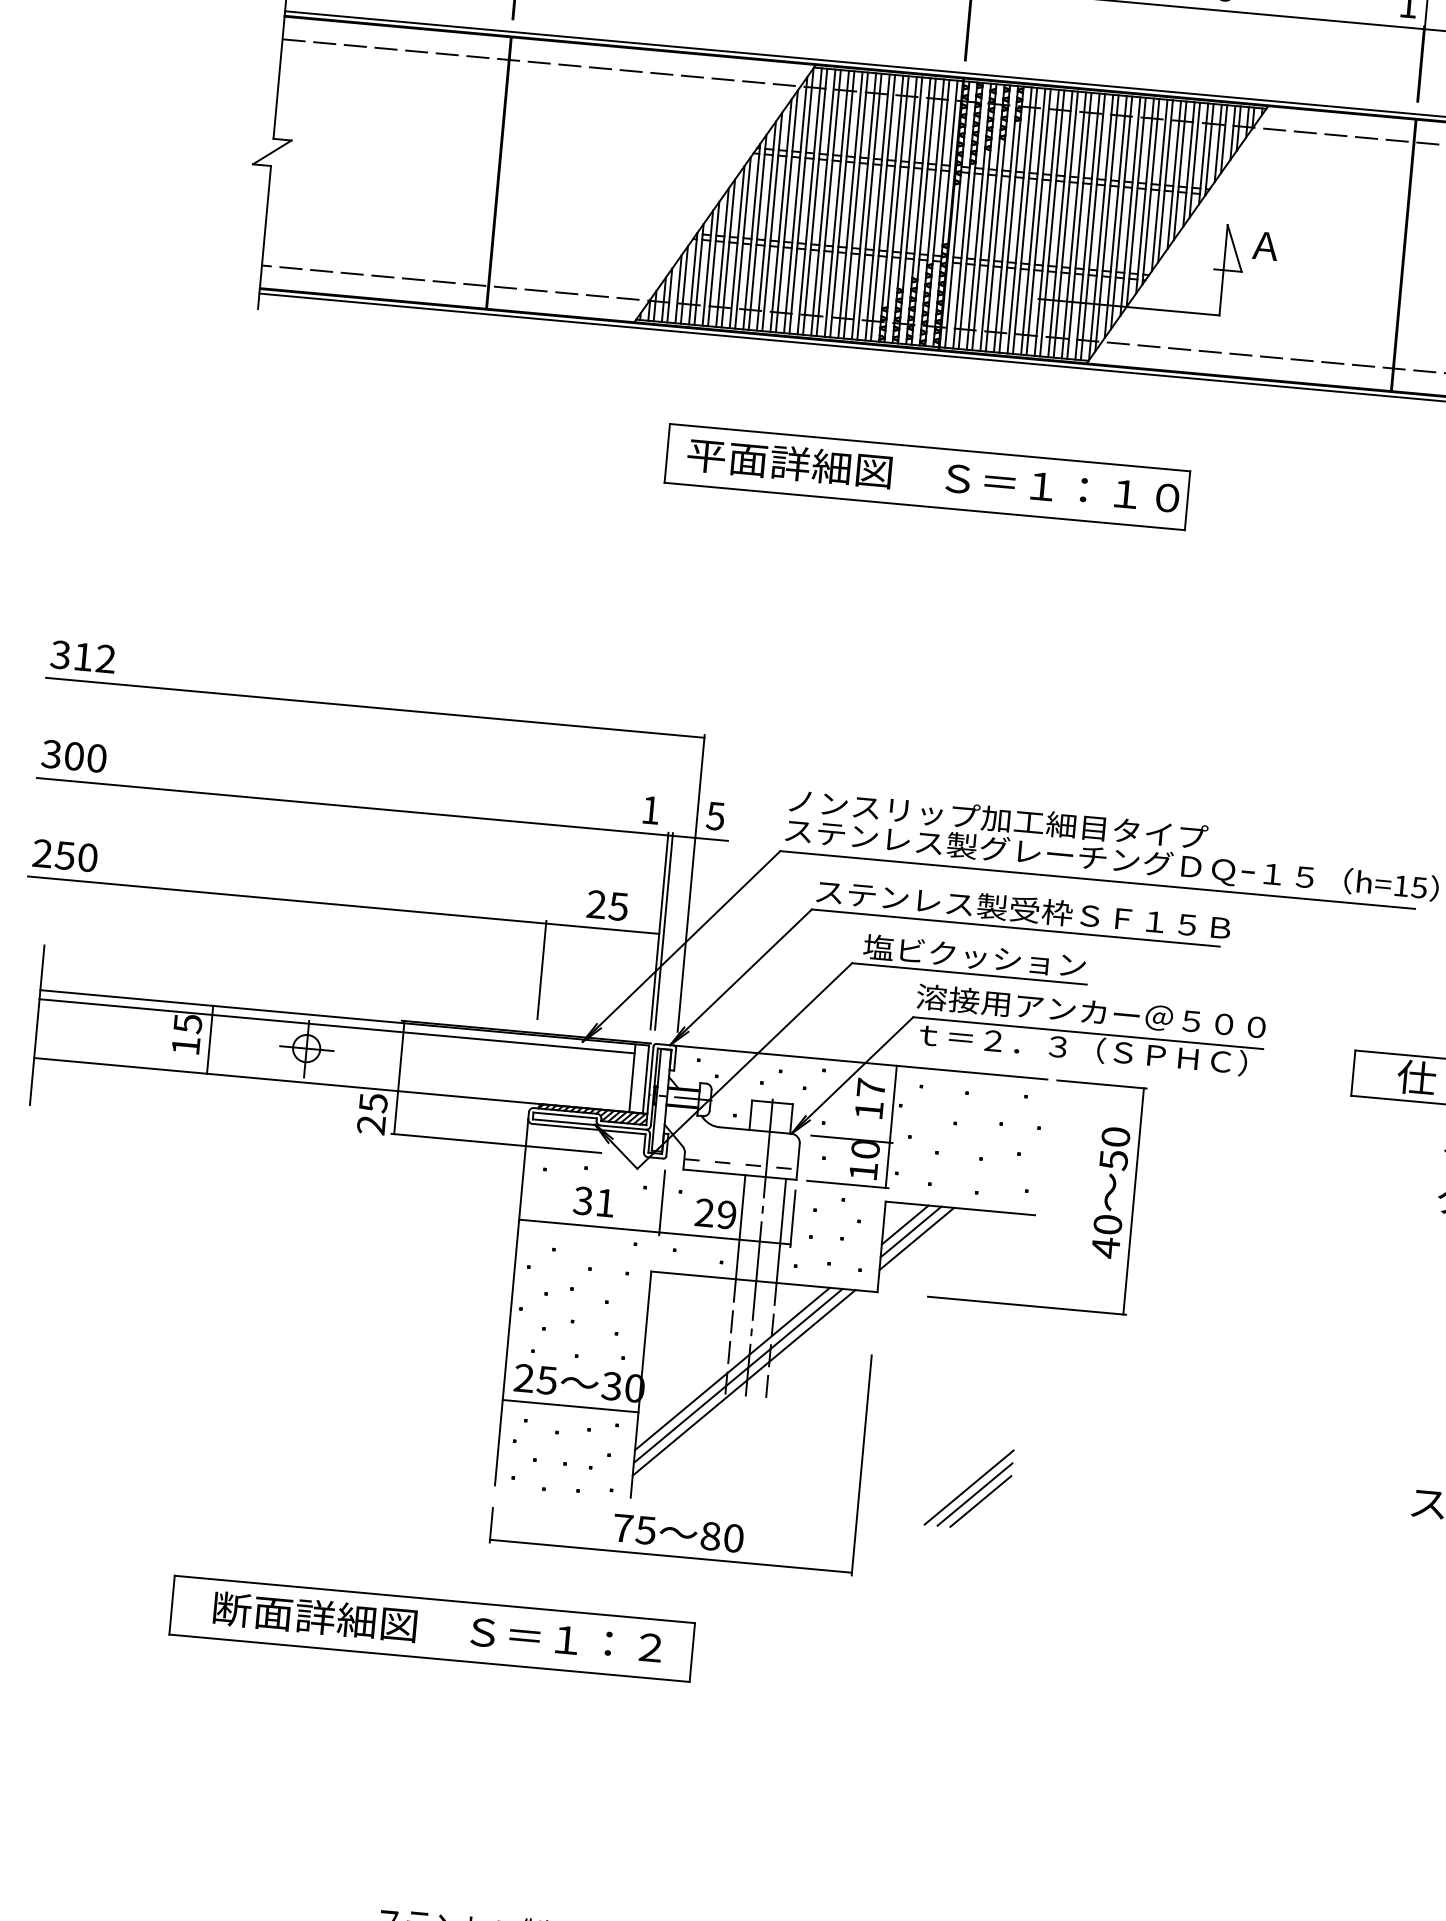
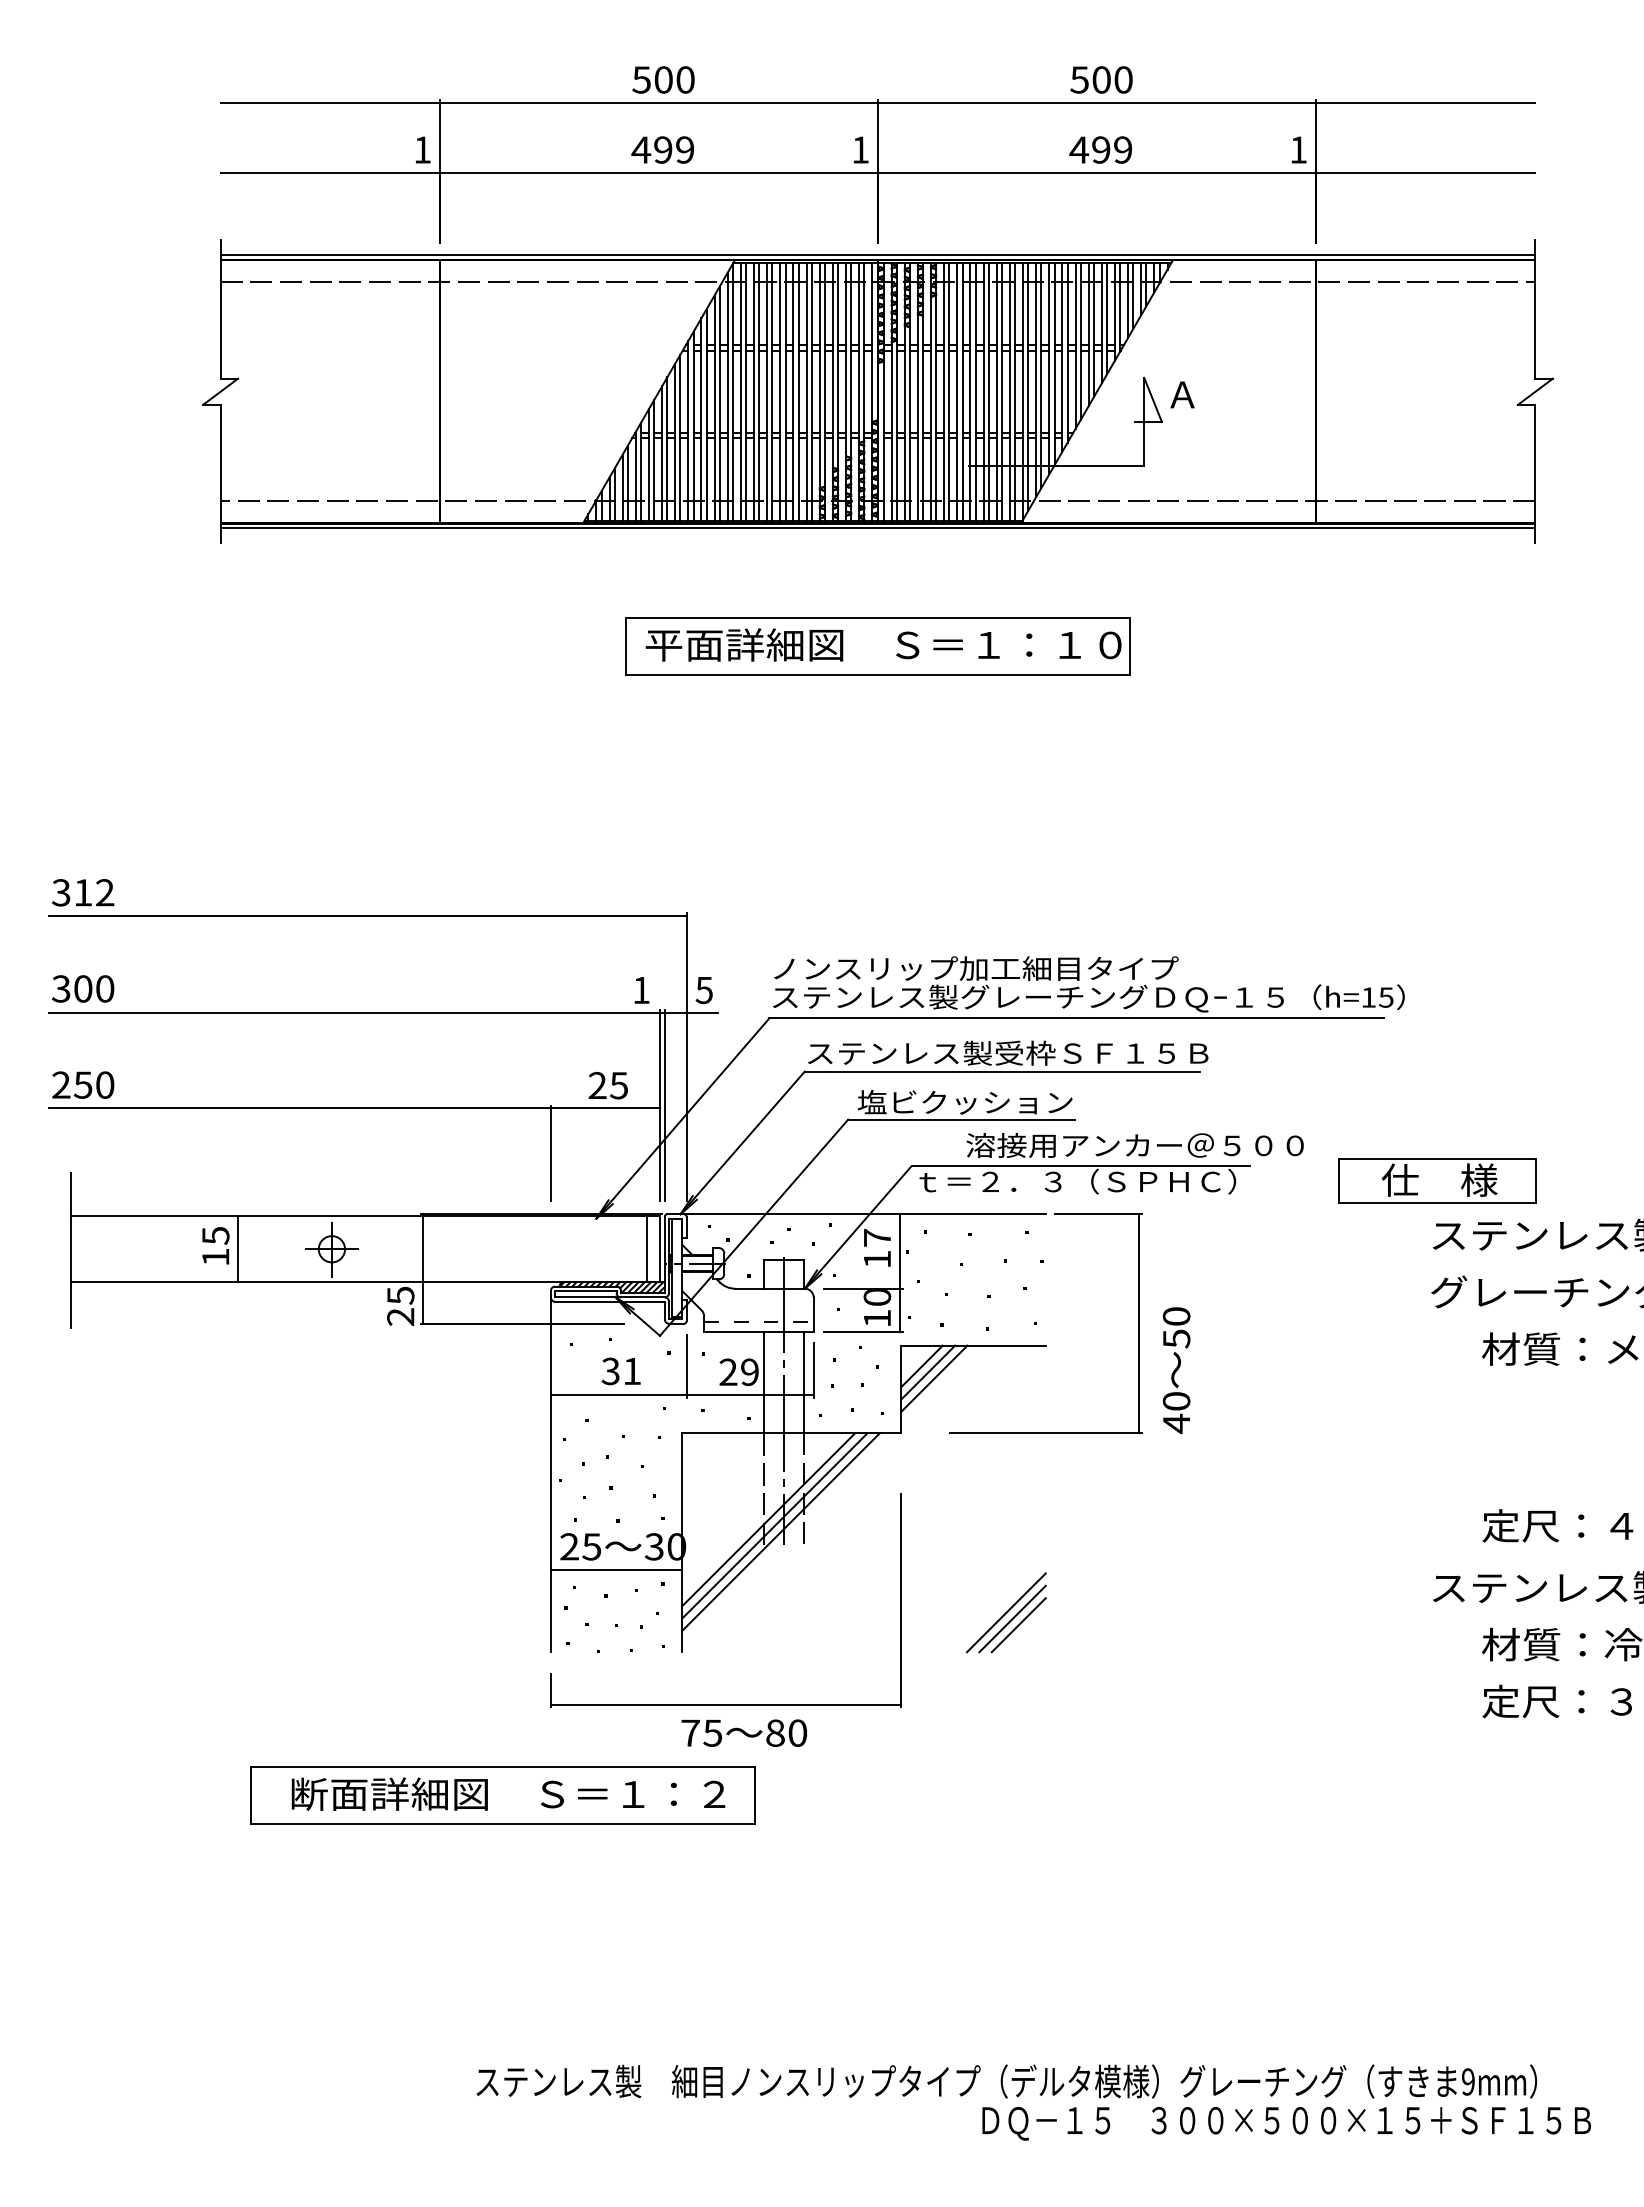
text: (1090, 1011) -> (1134, 1145), moved
line: (337, 1026) -> (359, 1225), removed
text: (1110, 1192) -> (1176, 1370), moved
text: (678, 1532) -> (744, 1732), moved

